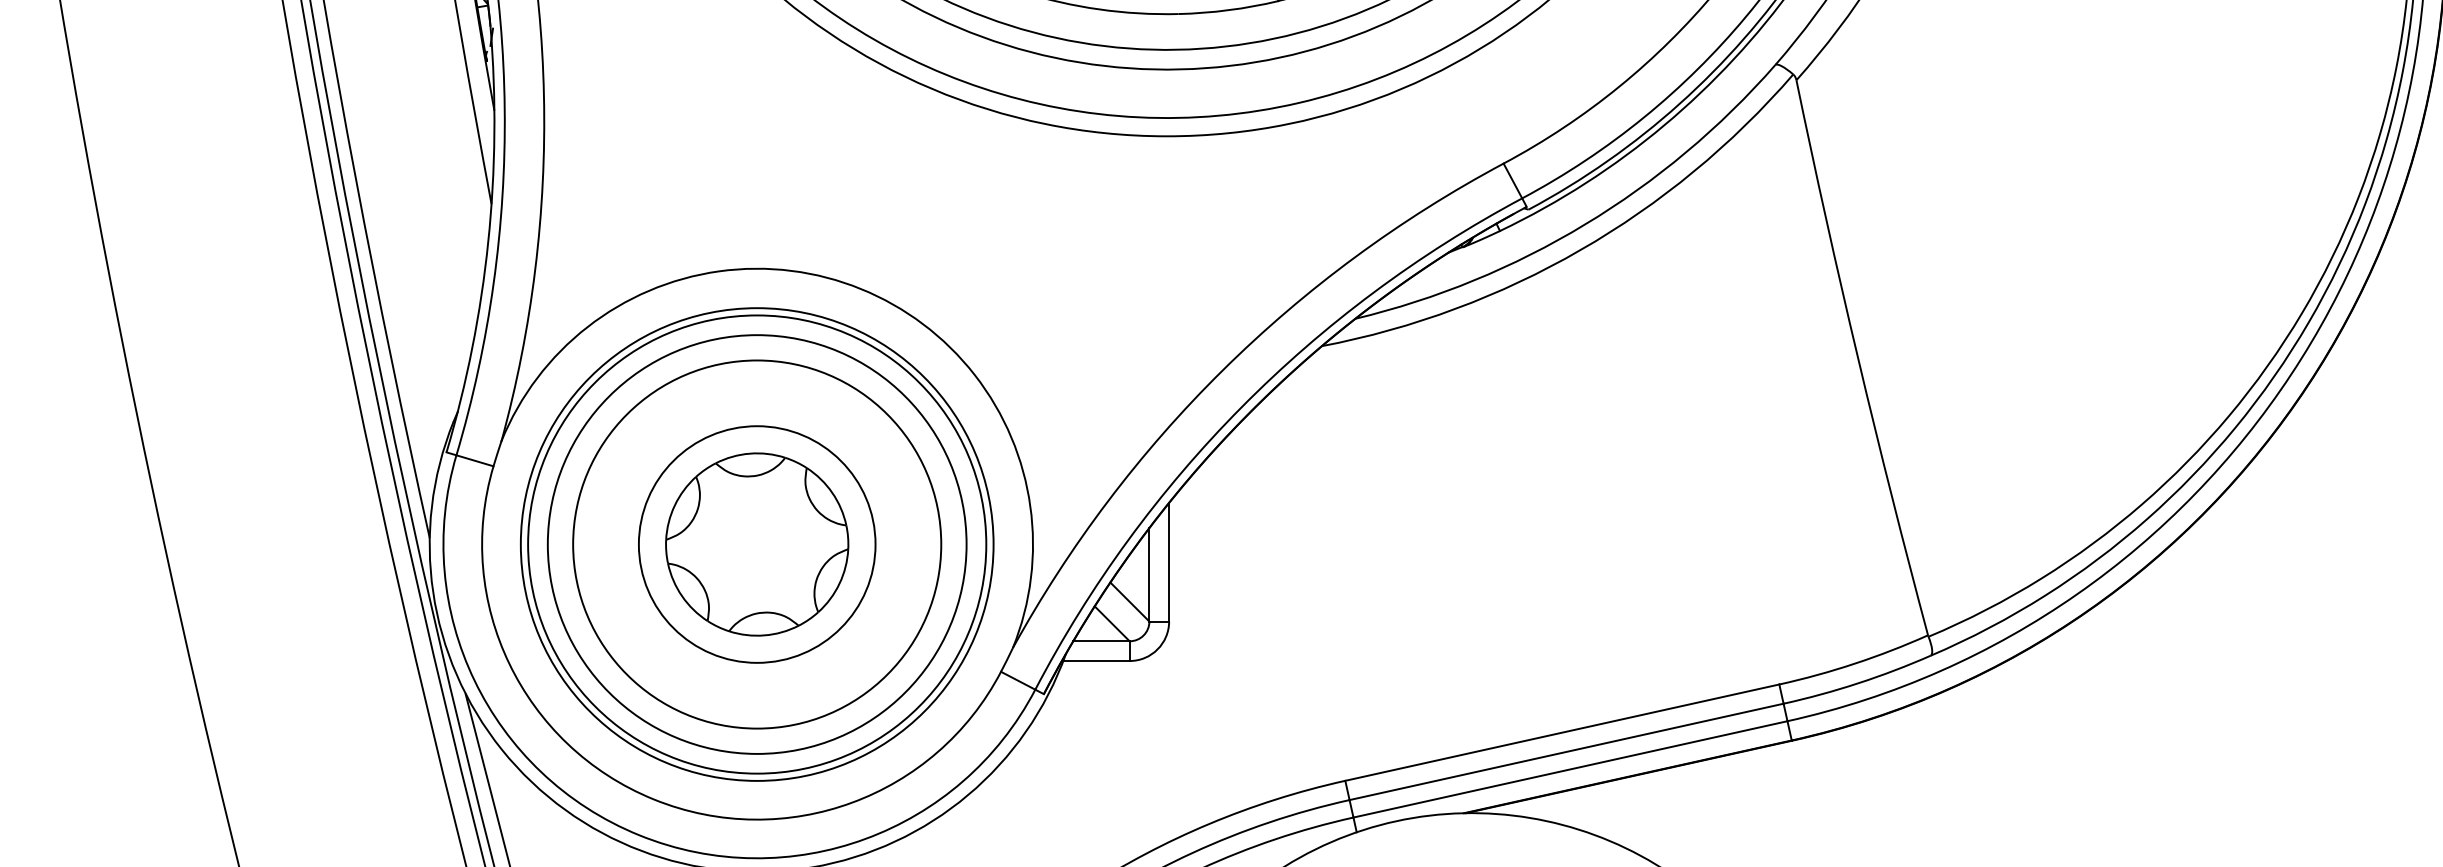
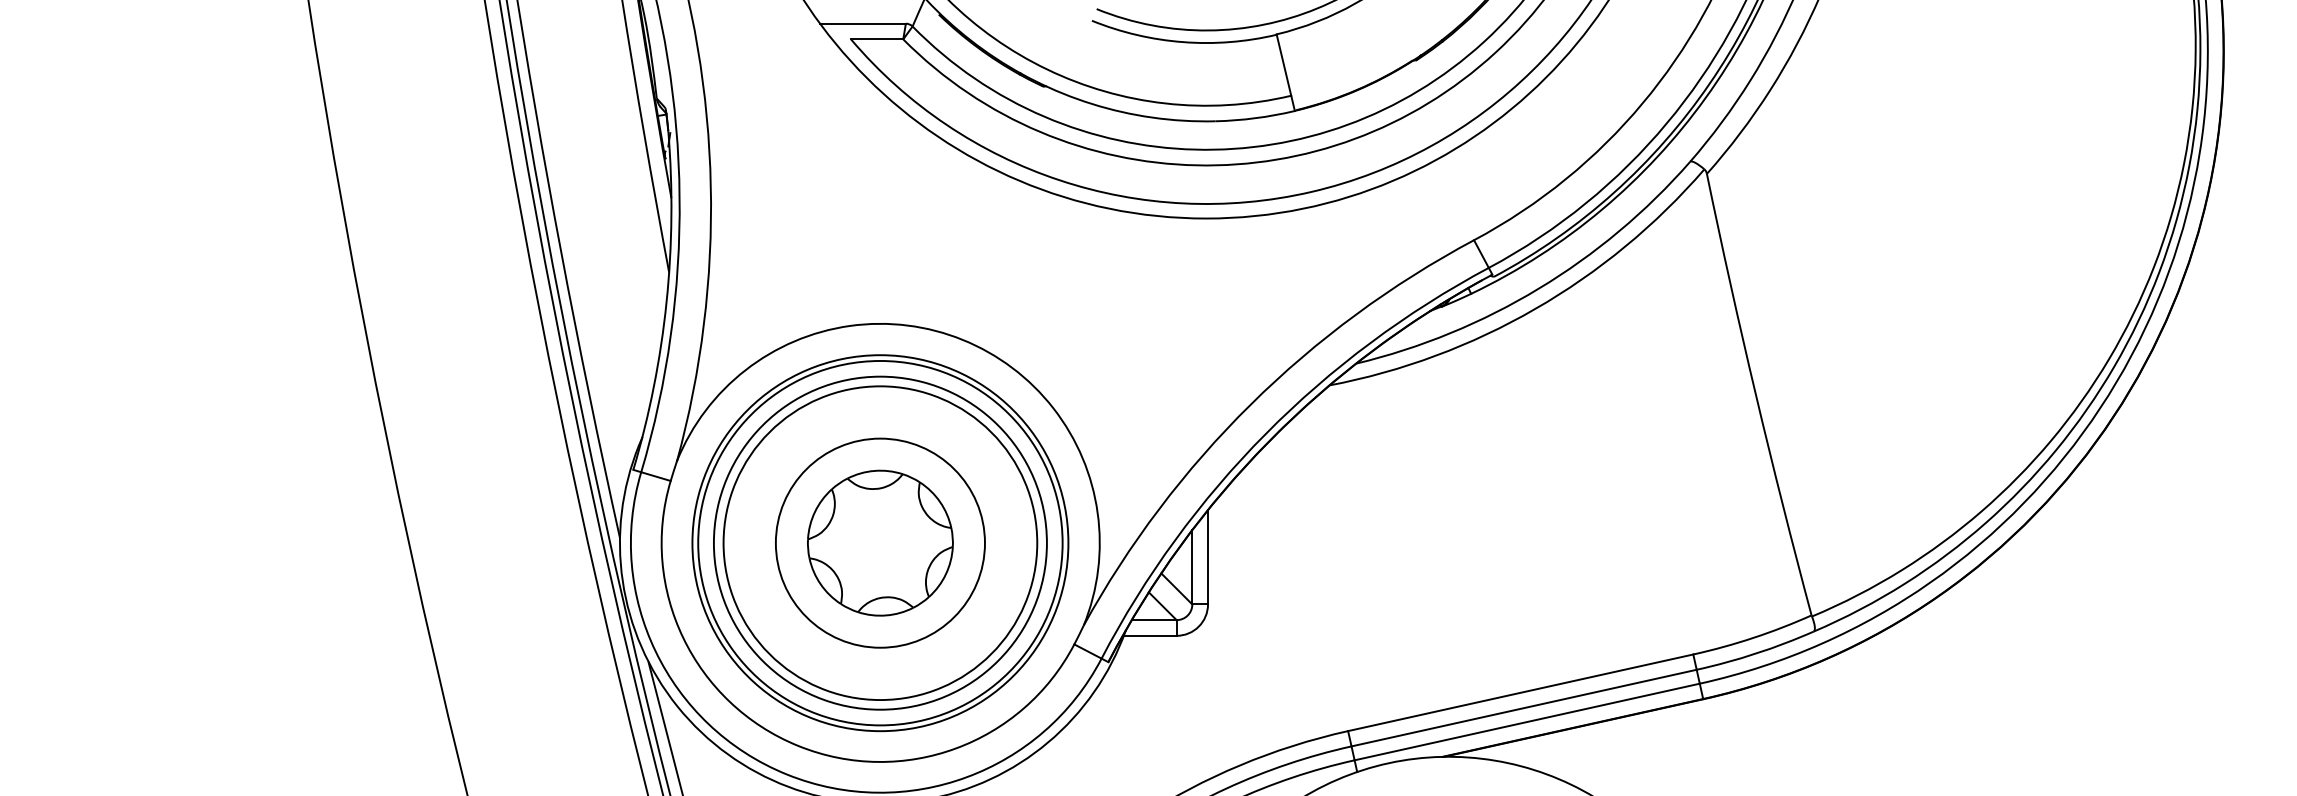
circle: (756, 543) -> (879, 542), size x0.71
circle: (757, 544) -> (880, 543), size x1.67

